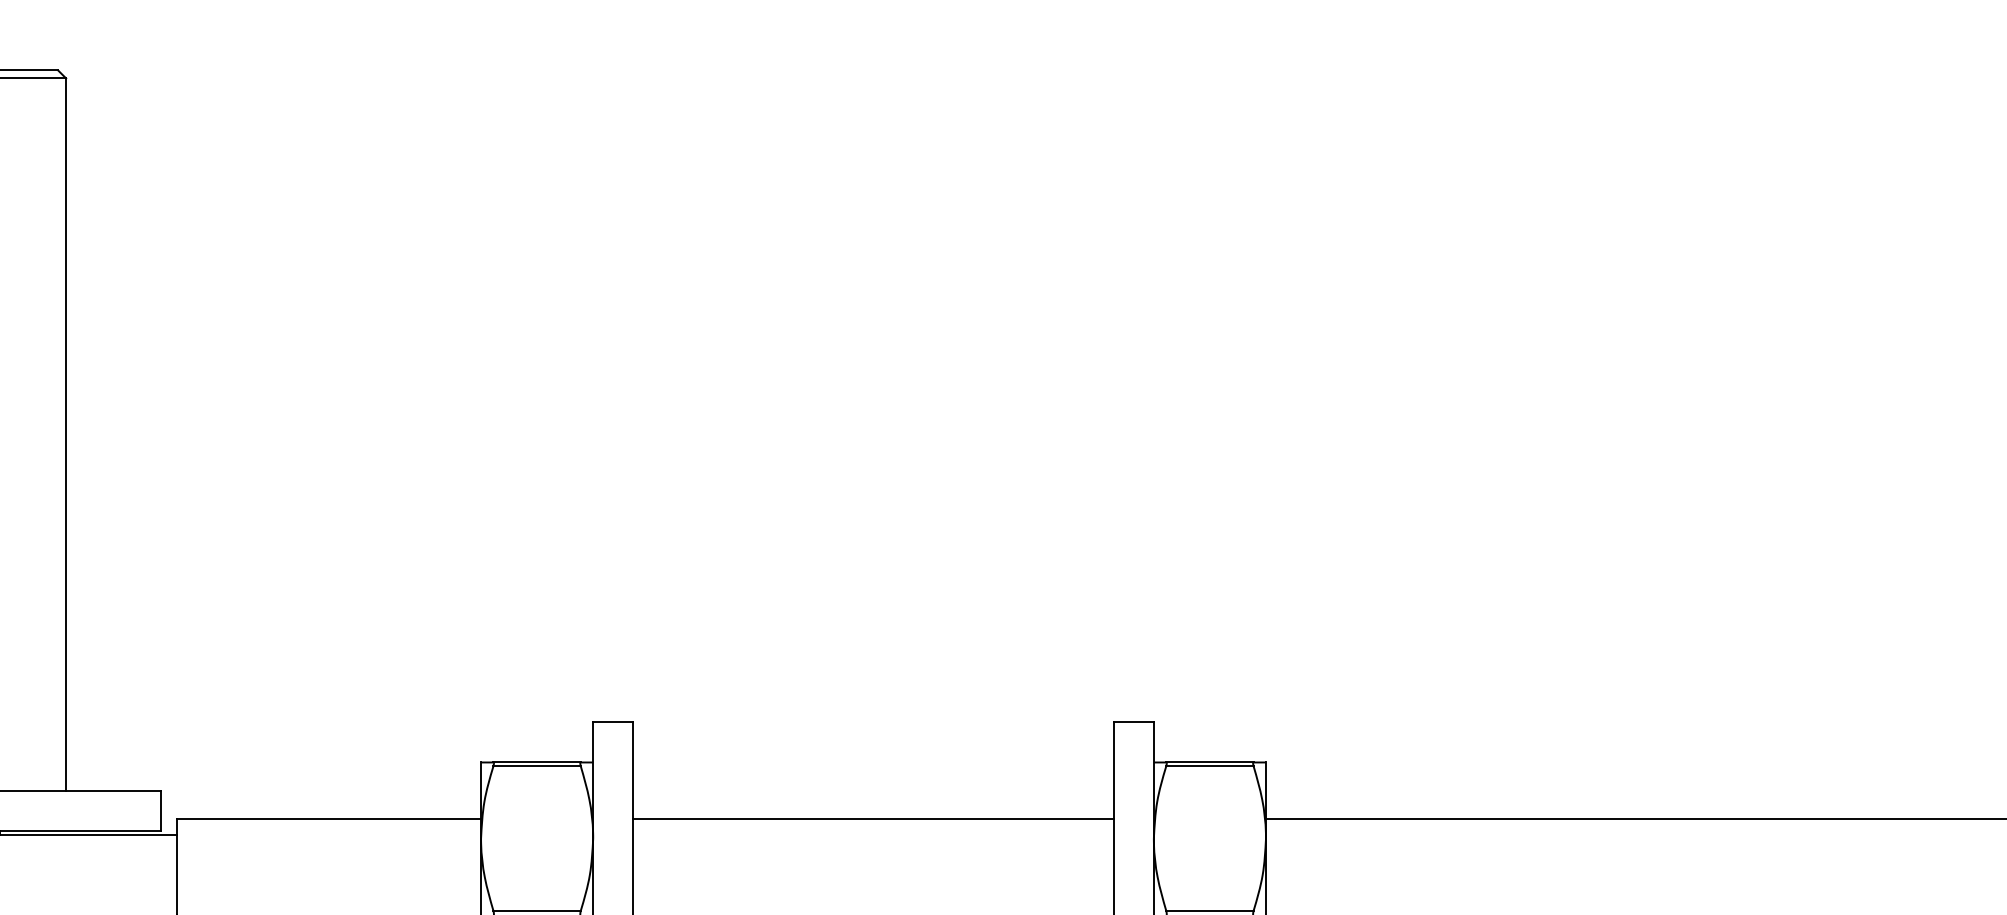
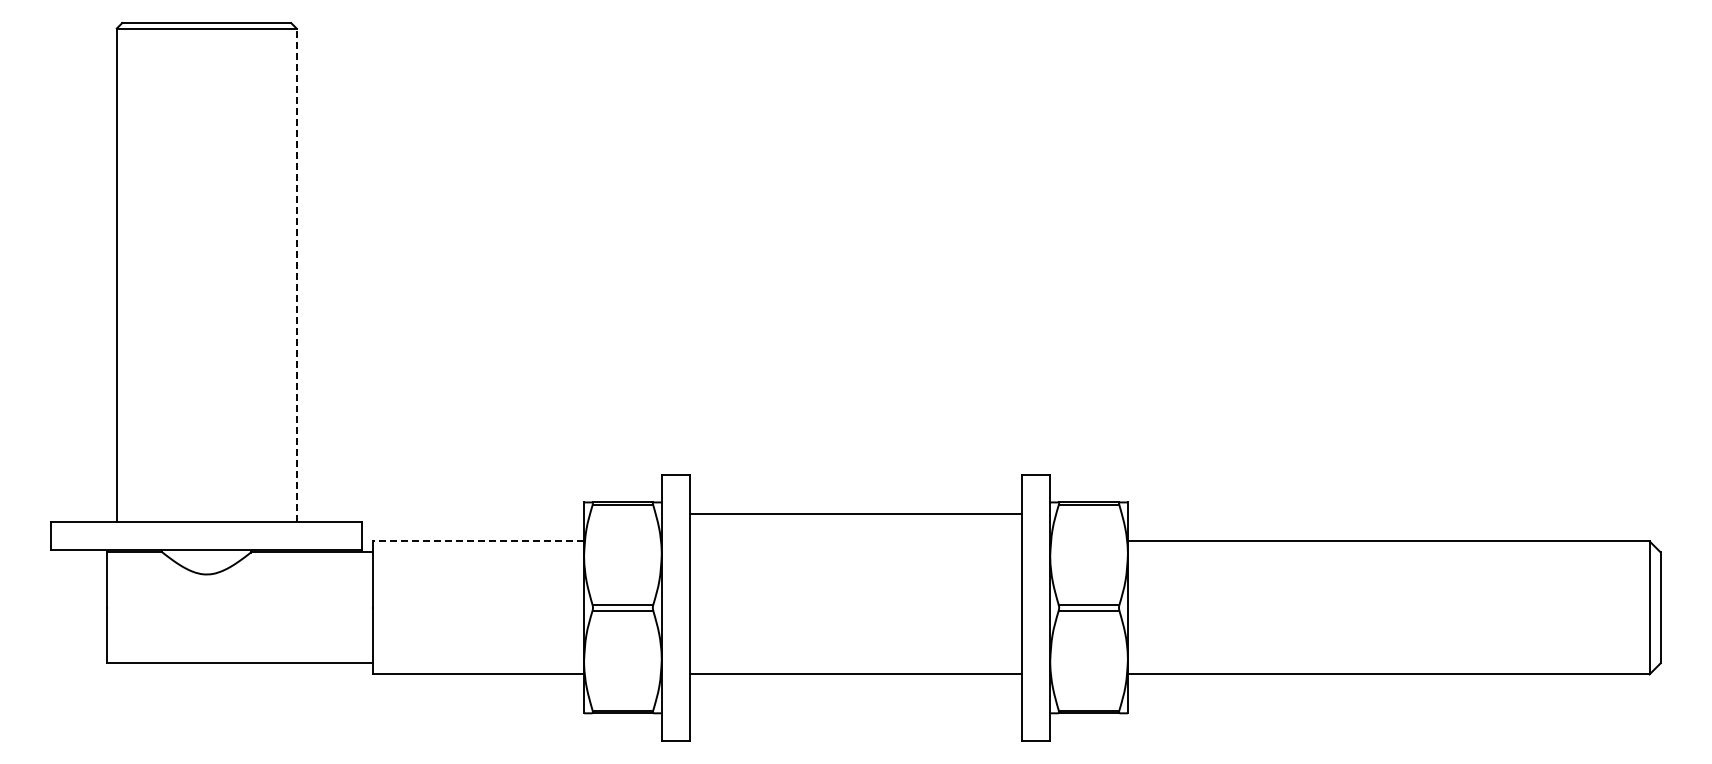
line: (65, 434) -> (296, 275), solid -> dashed
line: (328, 818) -> (478, 541), solid -> dashed
line: (872, 818) -> (855, 514), moved

